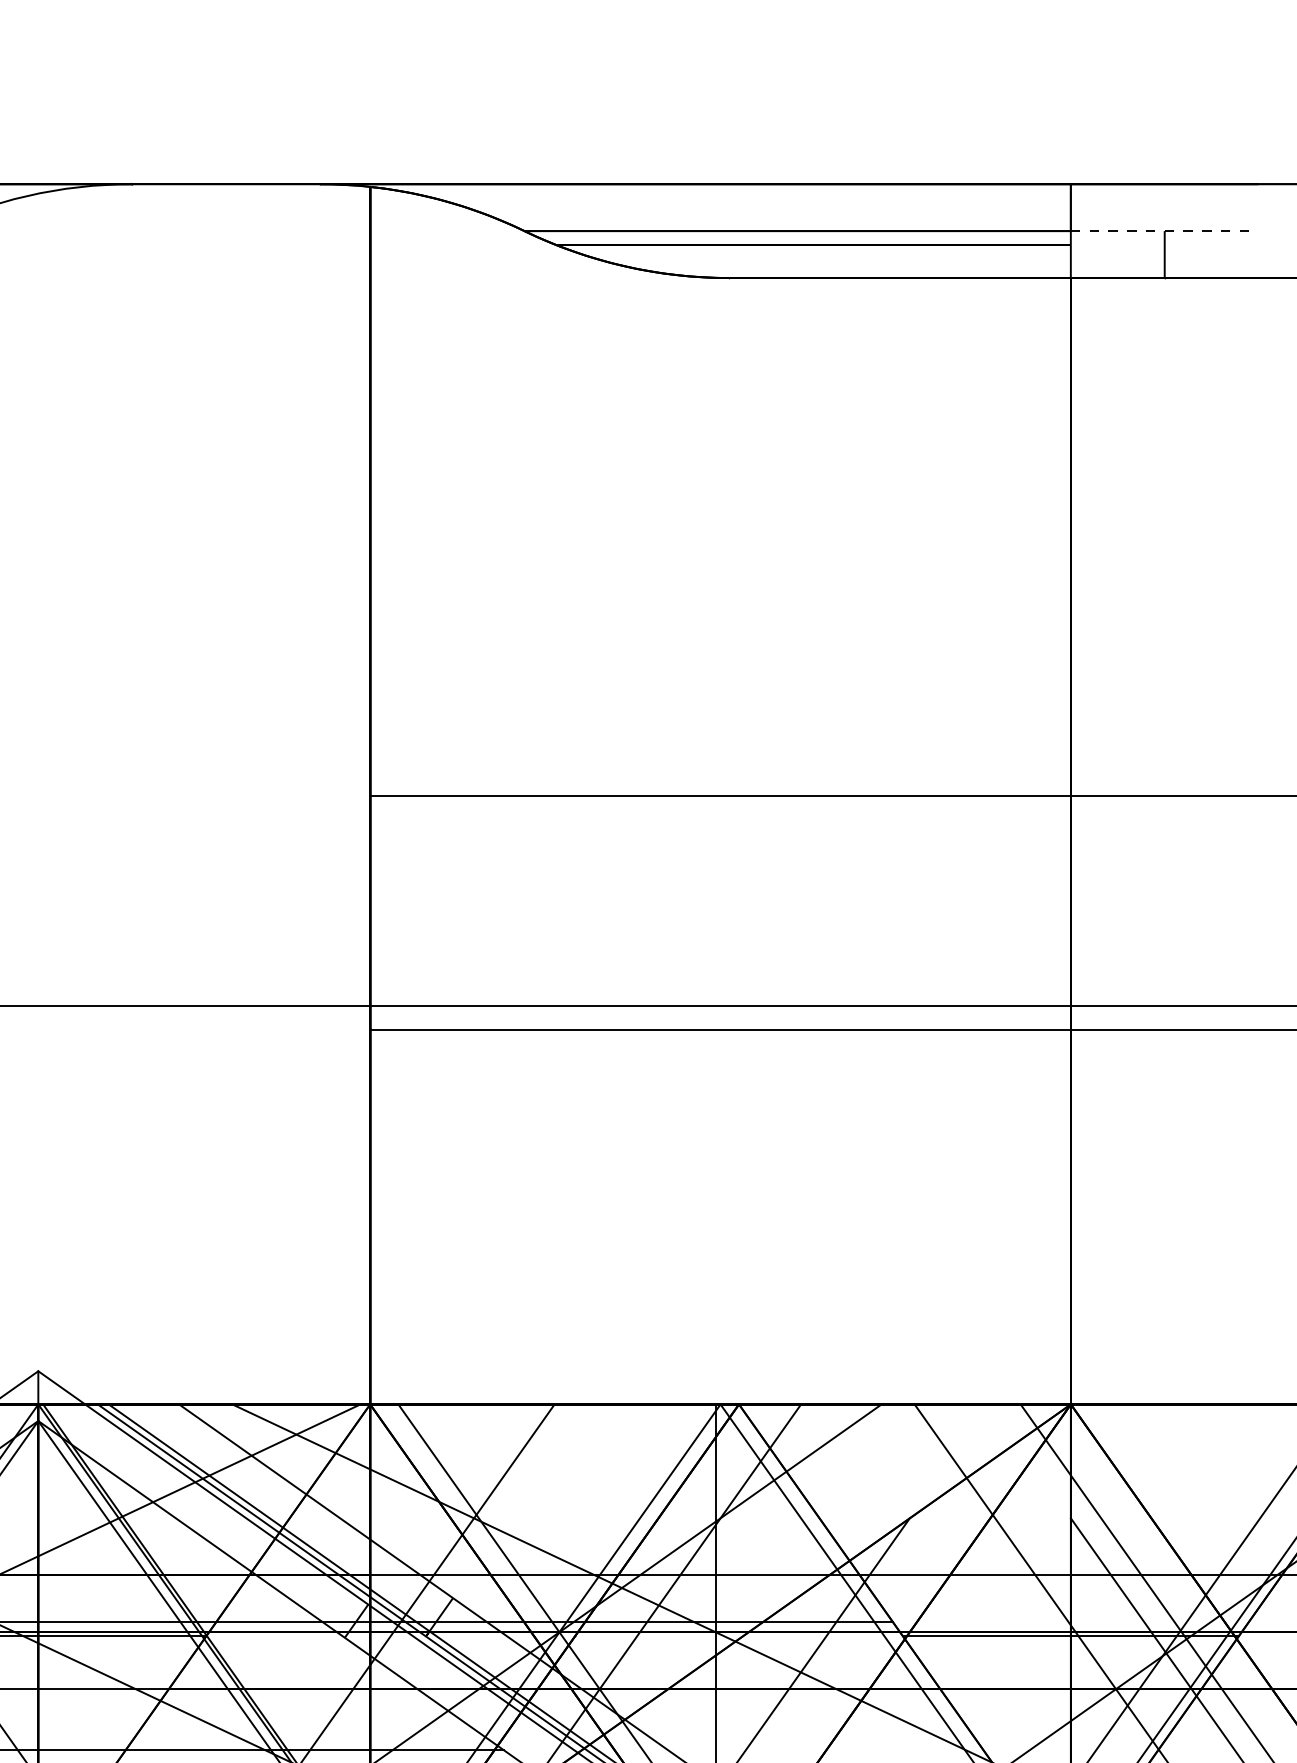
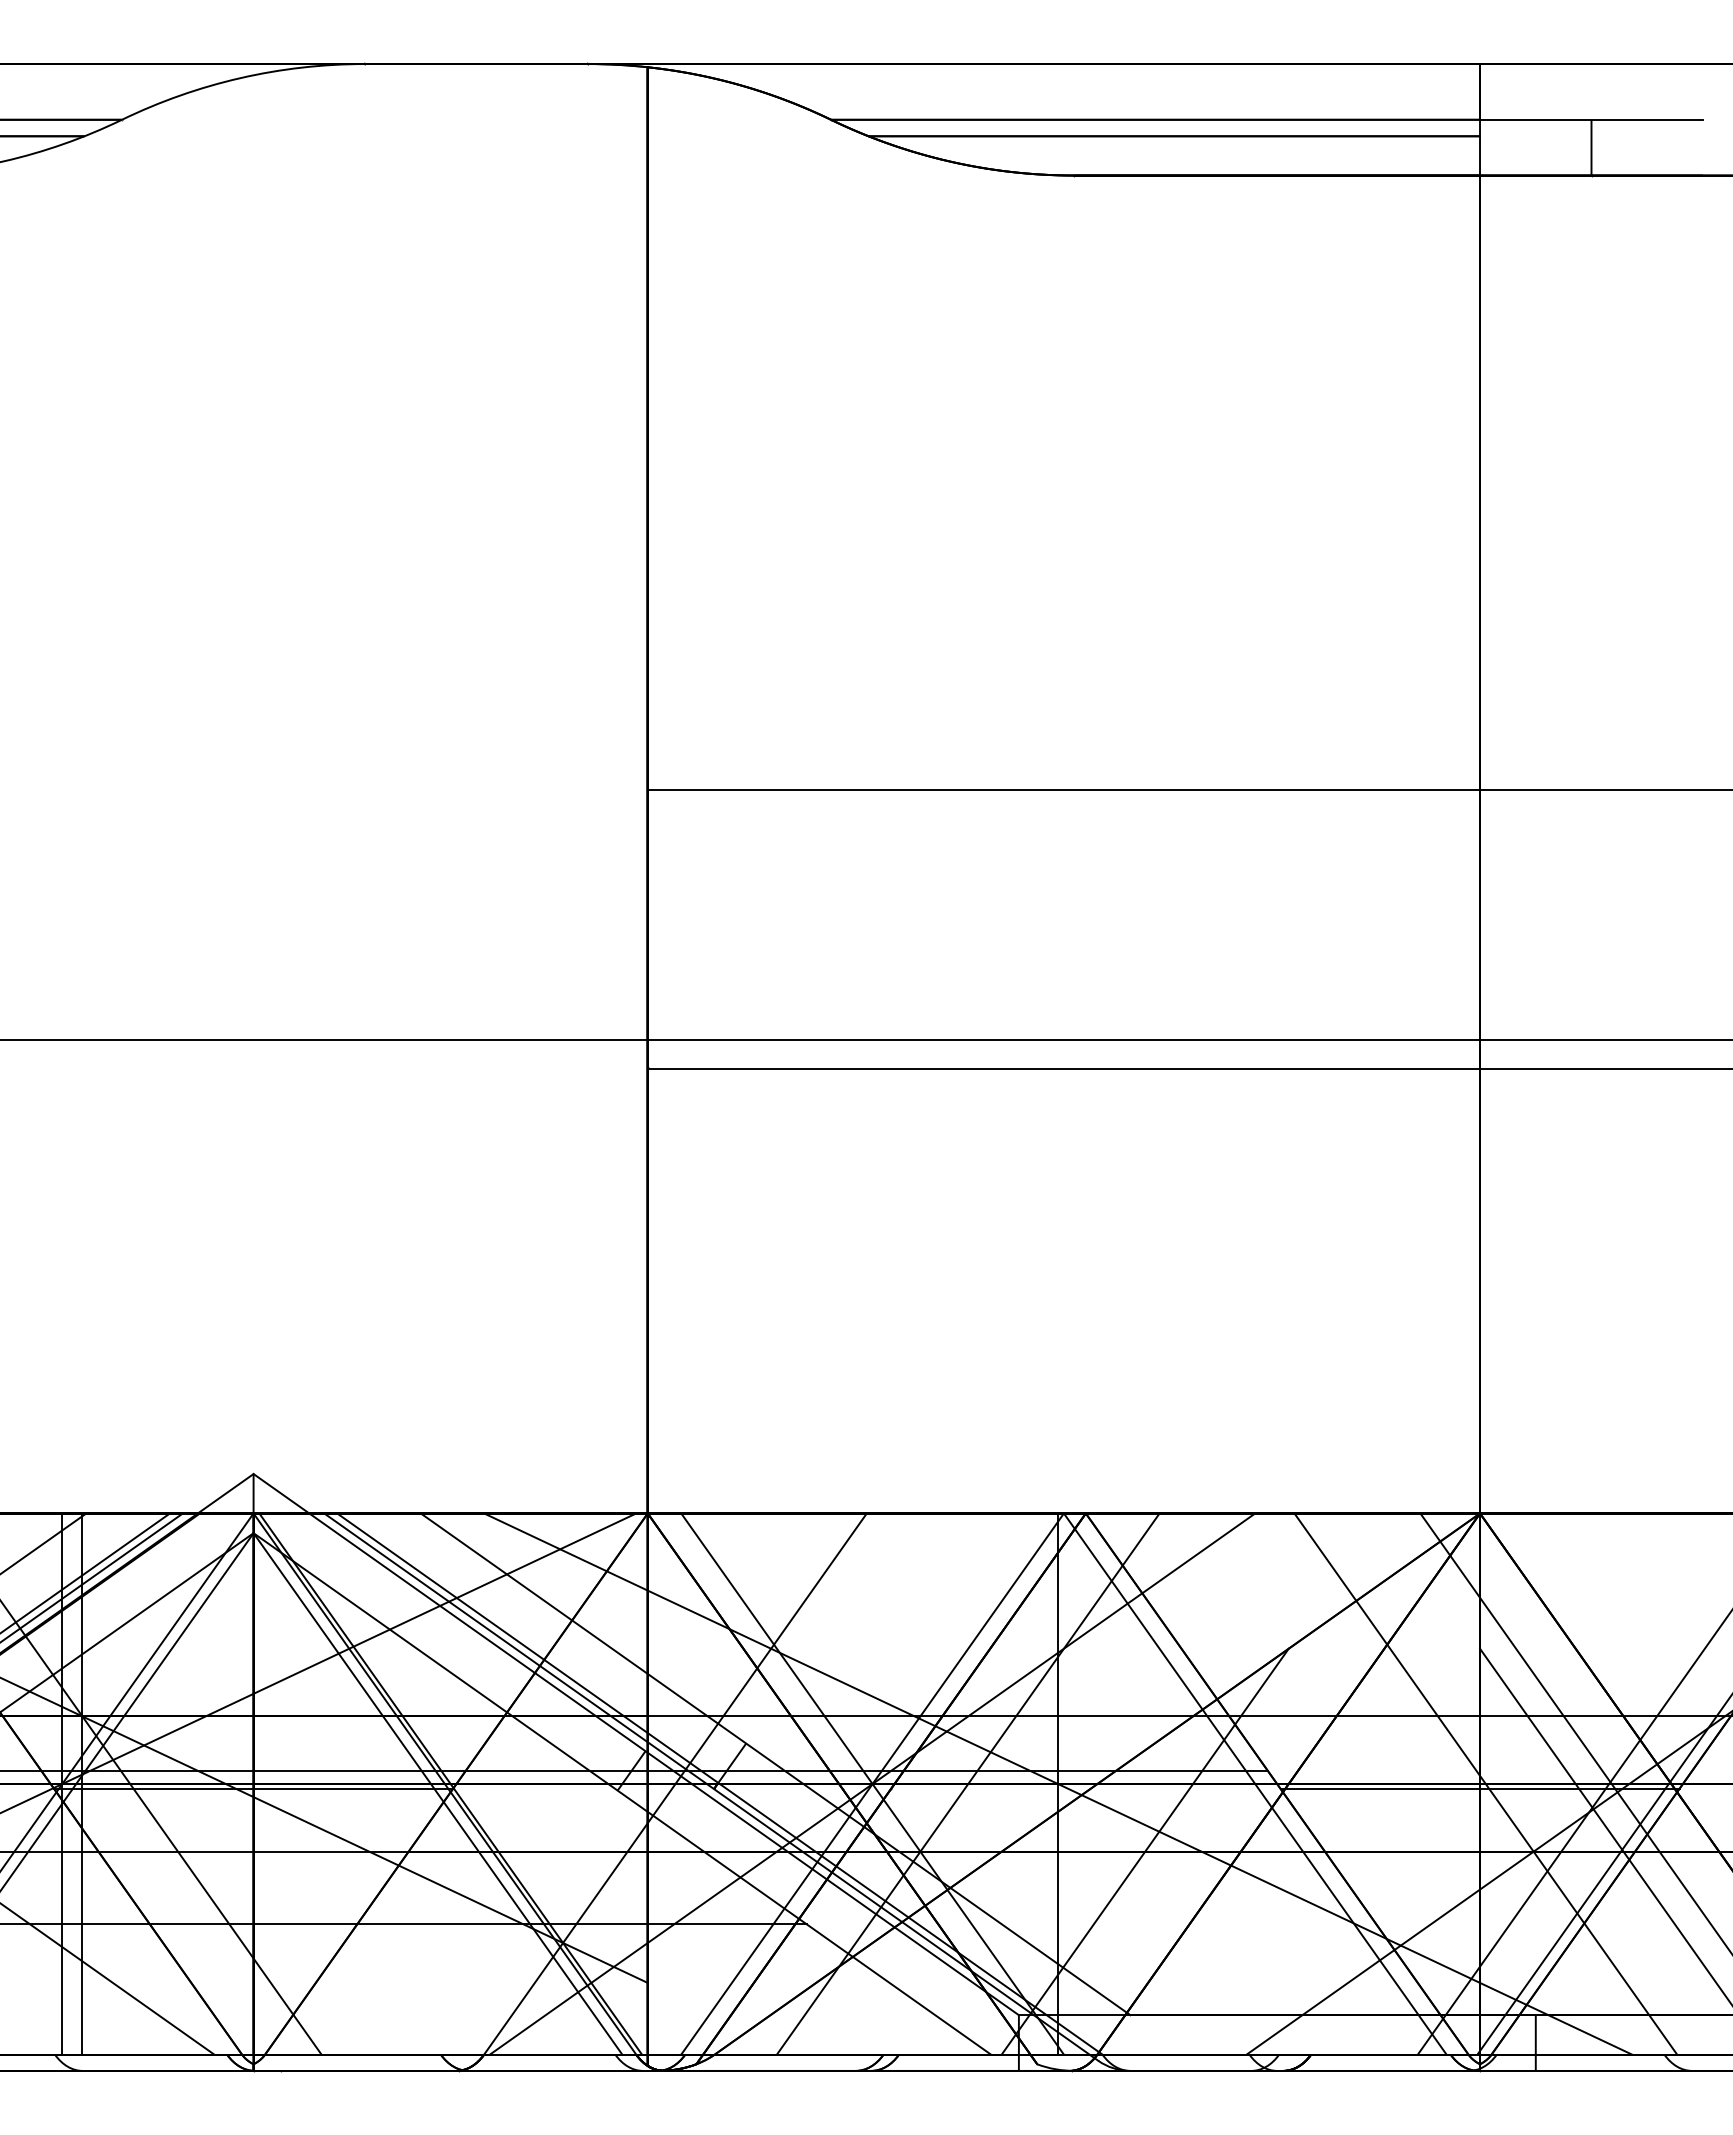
line: (1164, 230) -> (1591, 119), dashed -> solid

